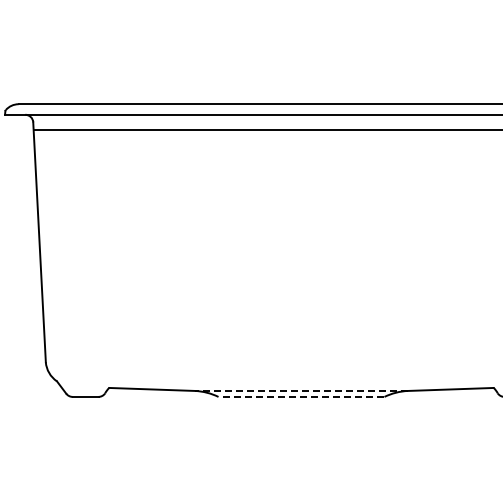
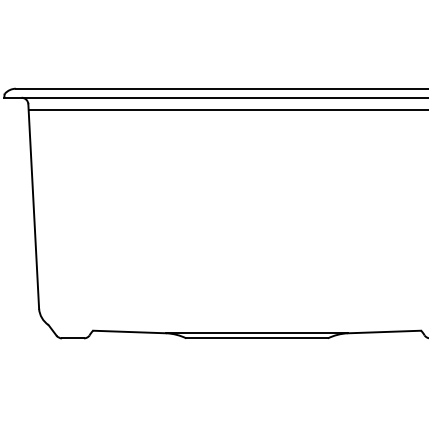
line: (301, 390) -> (257, 332), dashed -> solid
line: (301, 396) -> (257, 338), dashed -> solid

